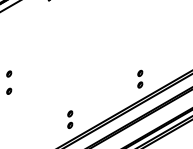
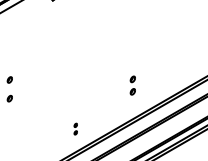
part: (140, 78) -> (133, 84), moved
part: (70, 119) -> (75, 129), size x0.6

